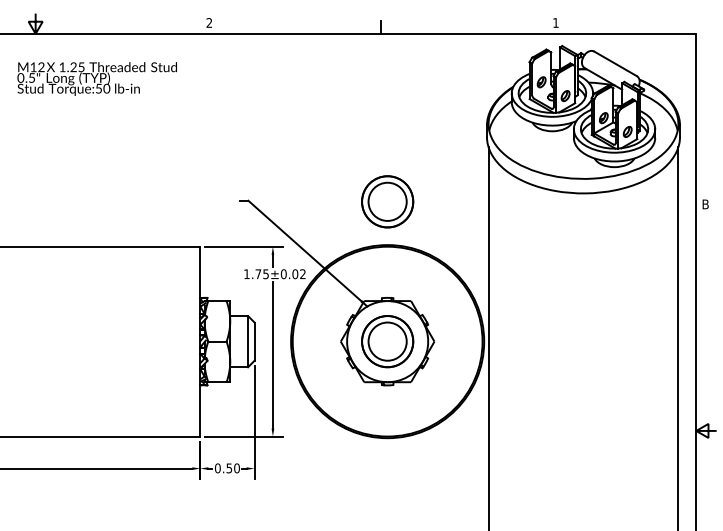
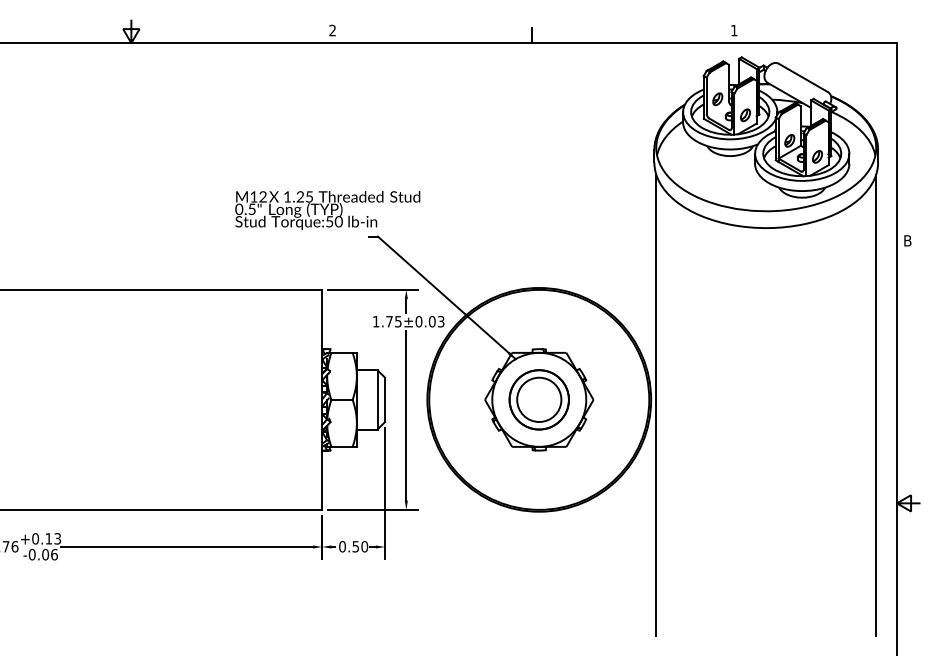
text: (97, 79) -> (327, 210), moved
part: (386, 201) -> (538, 237), removed
text: (302, 274) -> (440, 321), 1.75±0.02 -> 1.75±0.03

